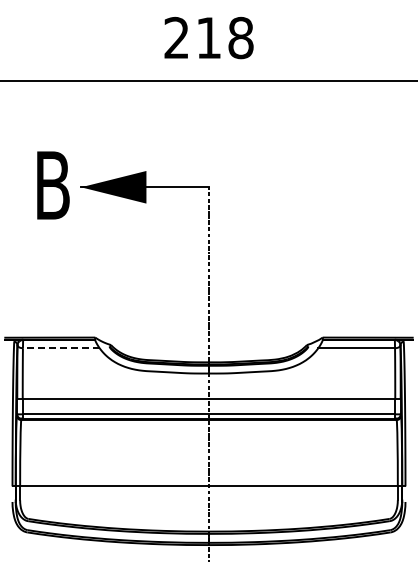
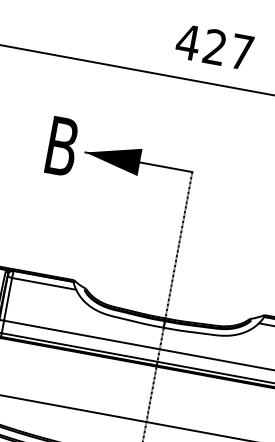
text: (208, 37) -> (214, 46), 218 -> 427
line: (60, 348) -> (43, 284), dashed -> solid

